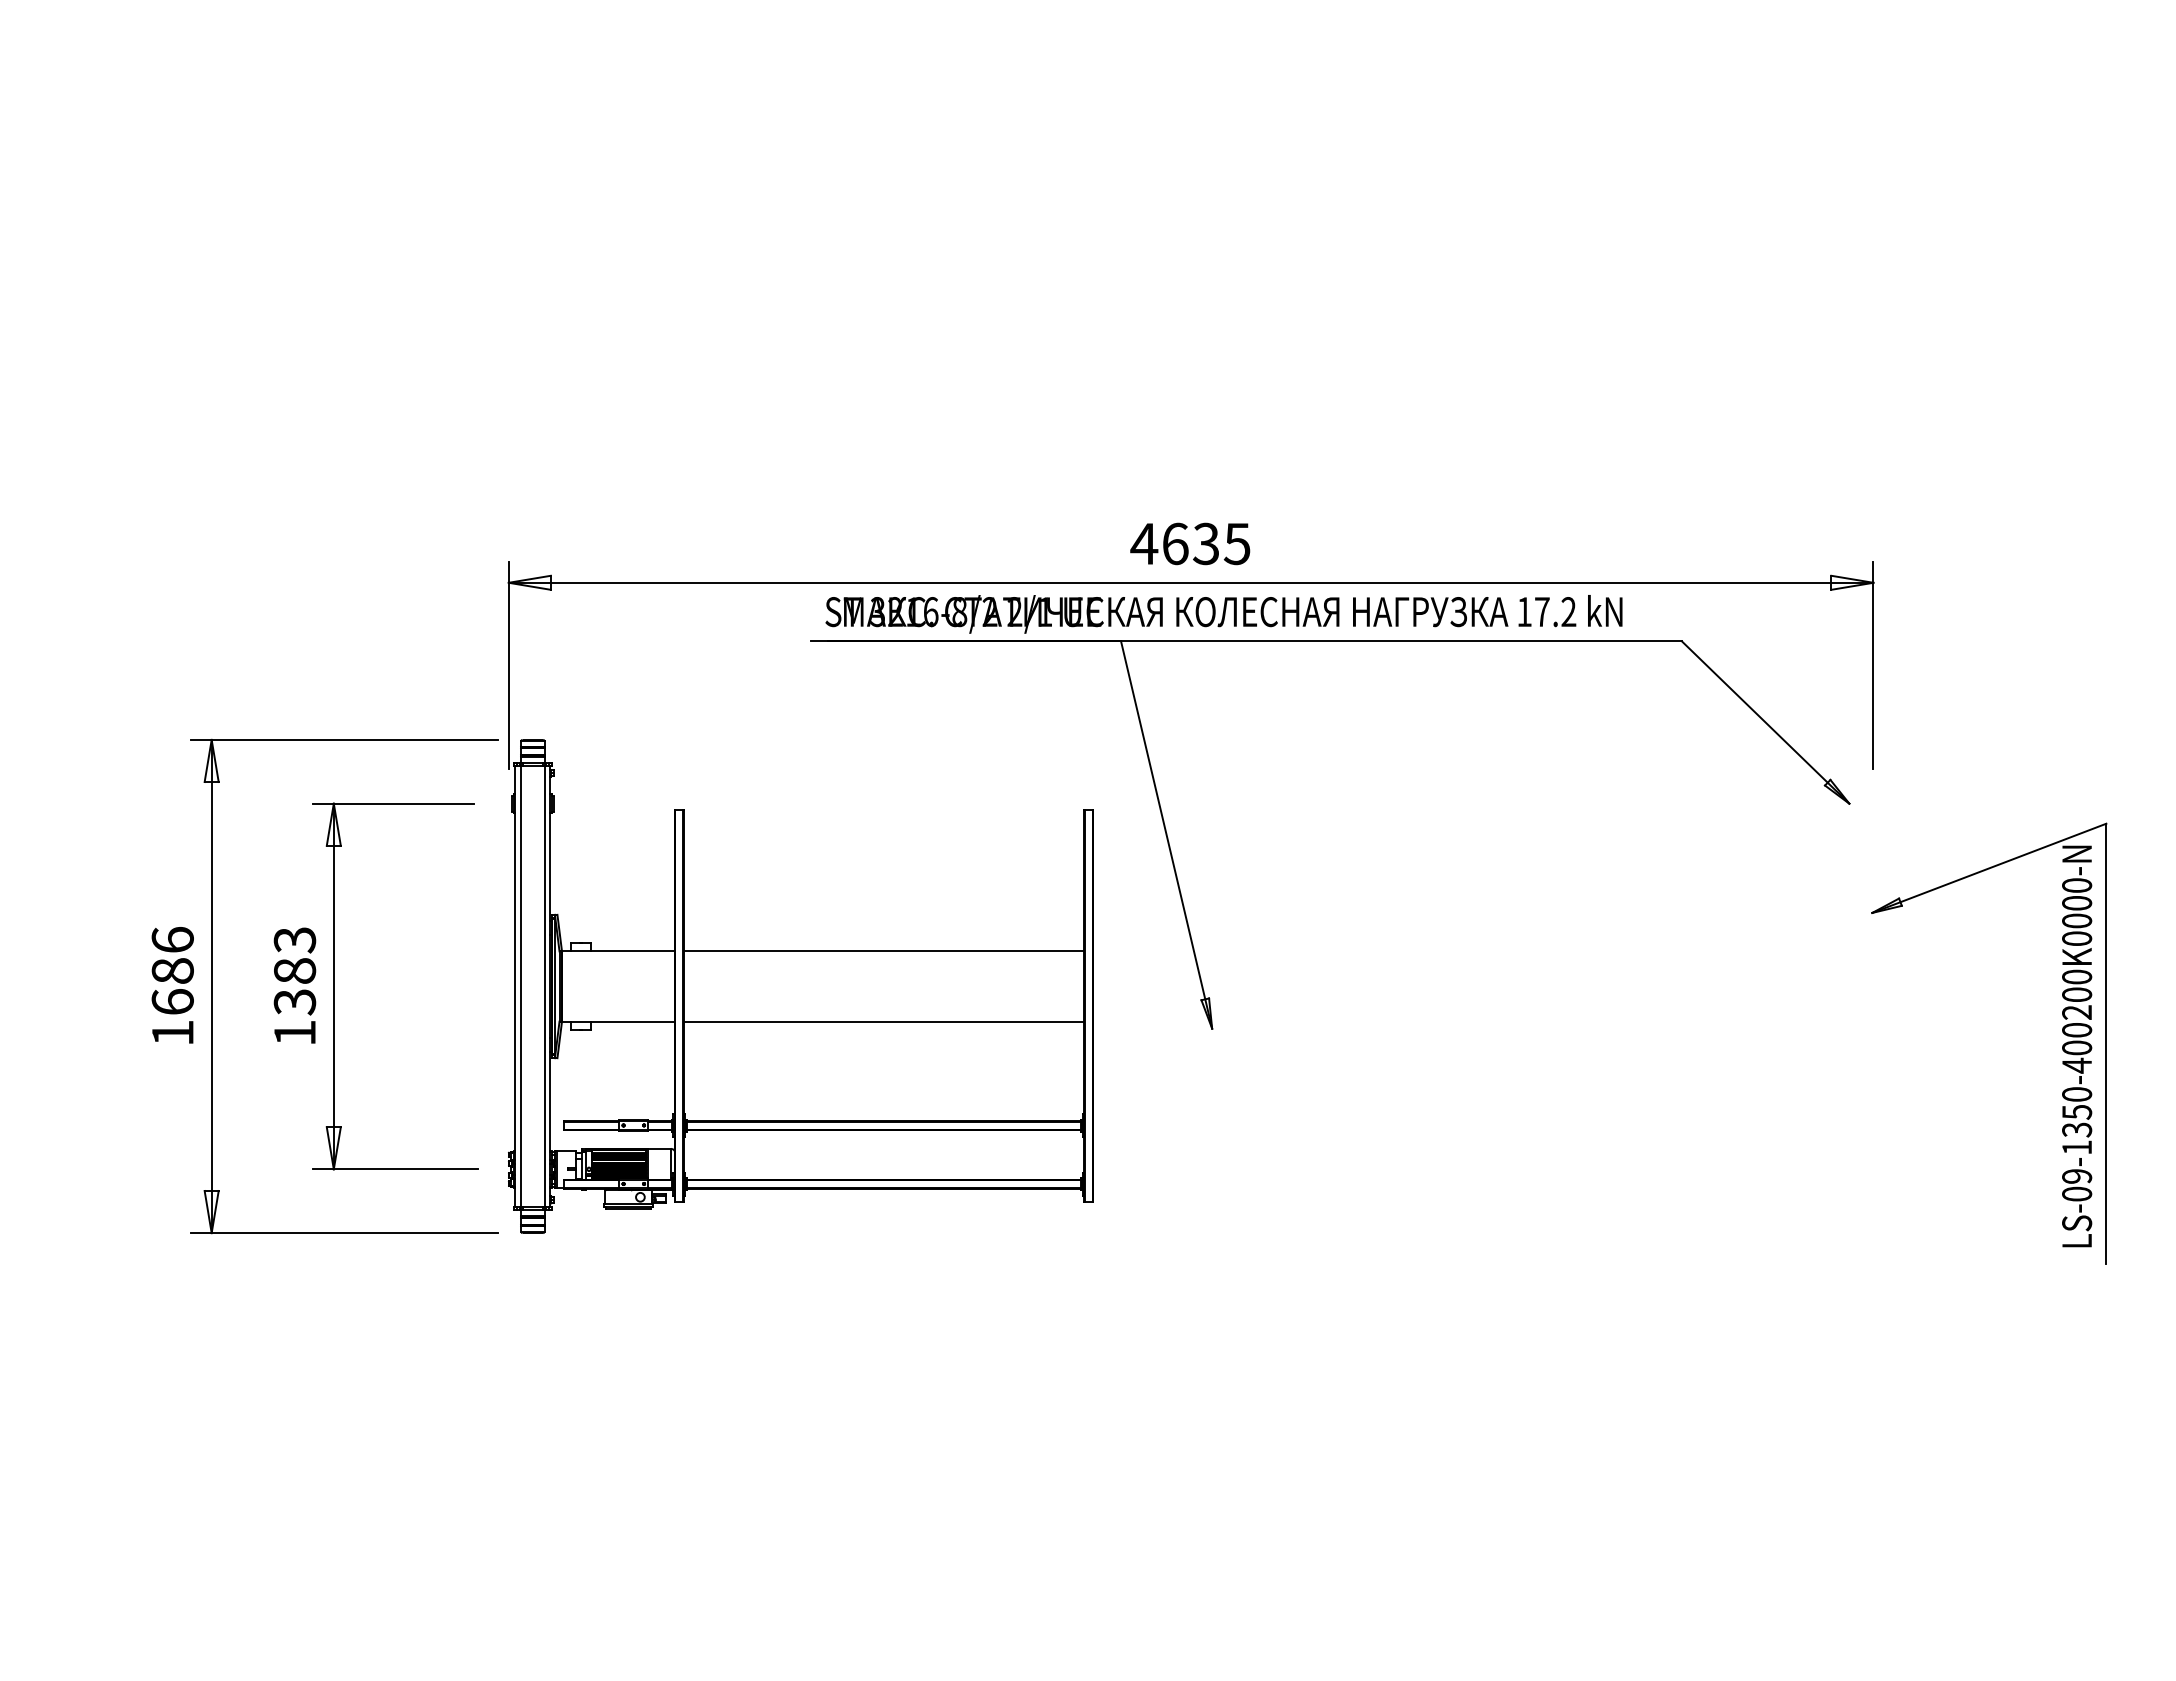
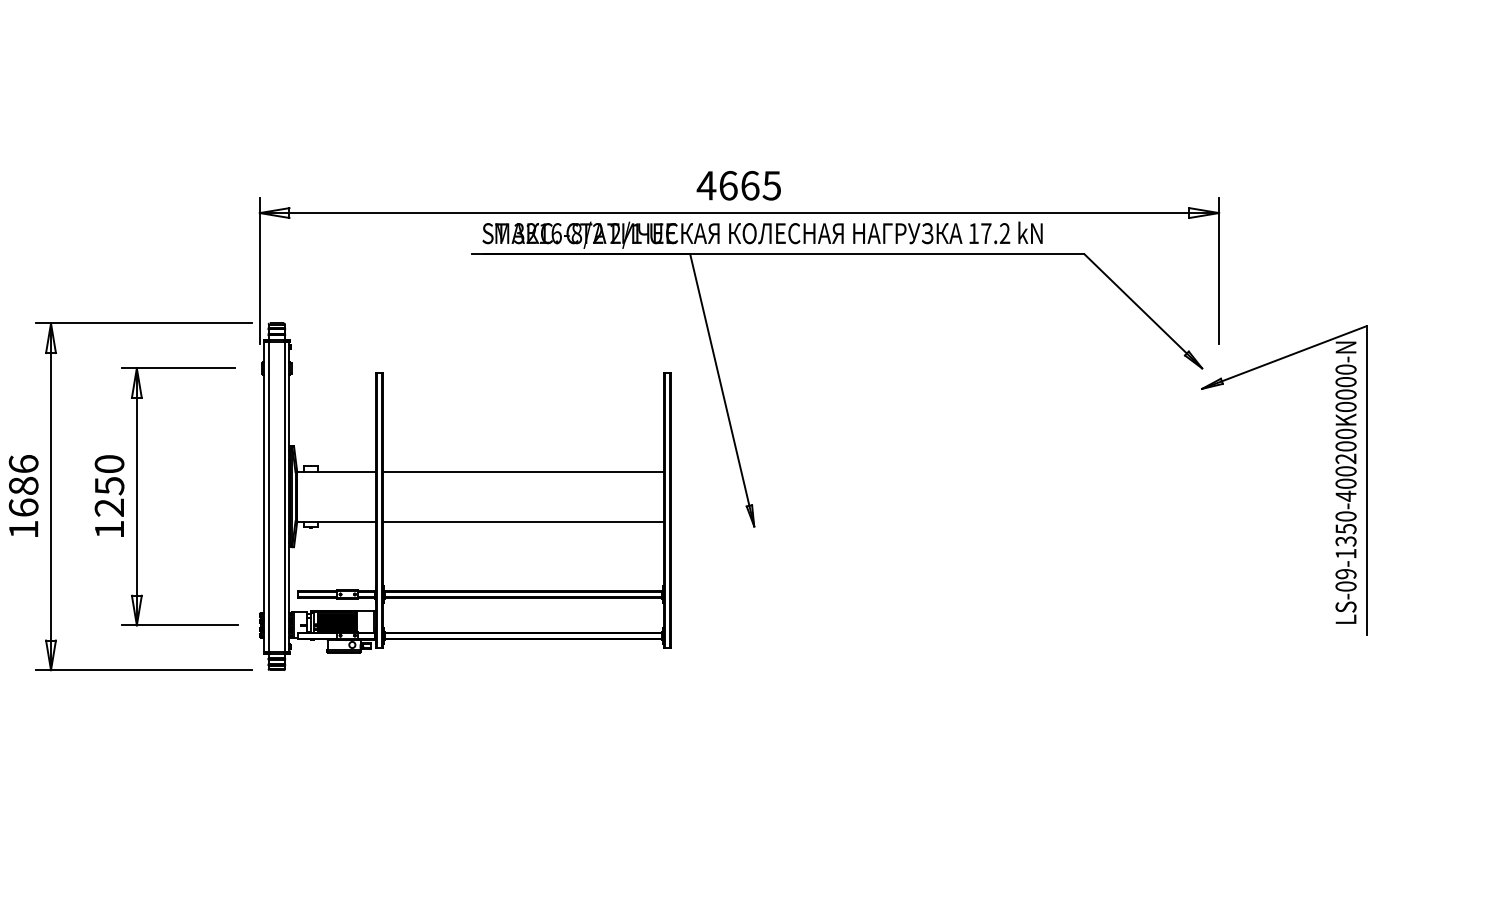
text: (1206, 543) -> (750, 185), 4635 -> 4665
text: (294, 971) -> (109, 486), 1383 -> 1250
part: (2062, 1045) -> (1335, 482), moved

